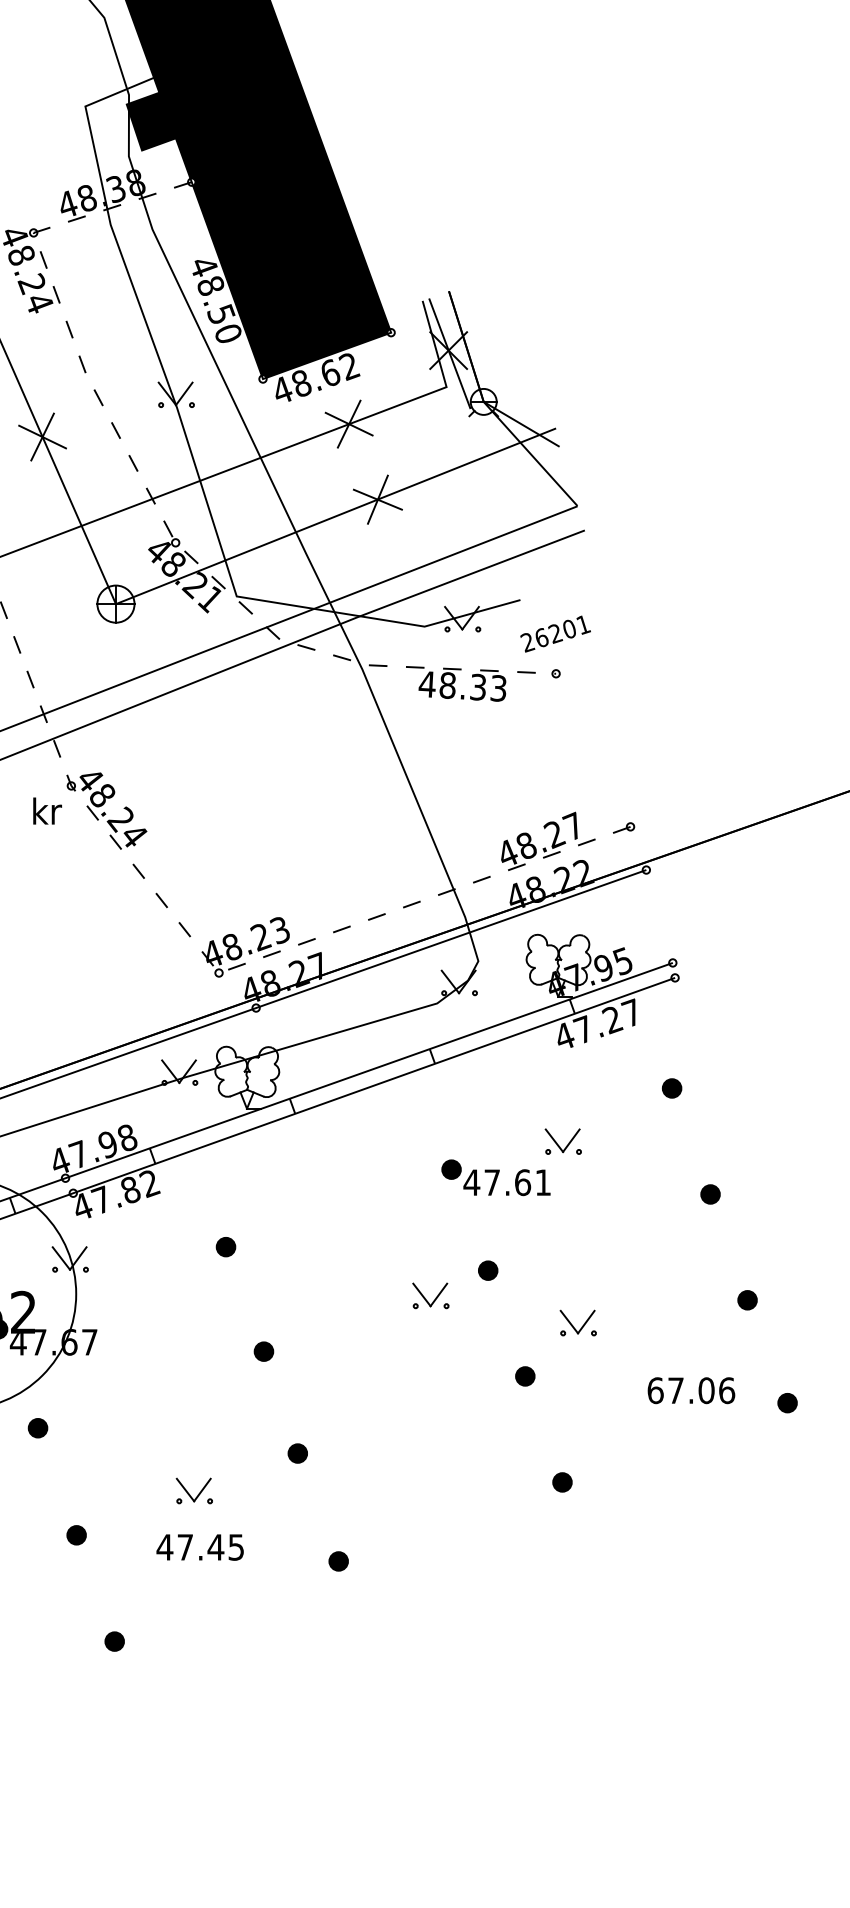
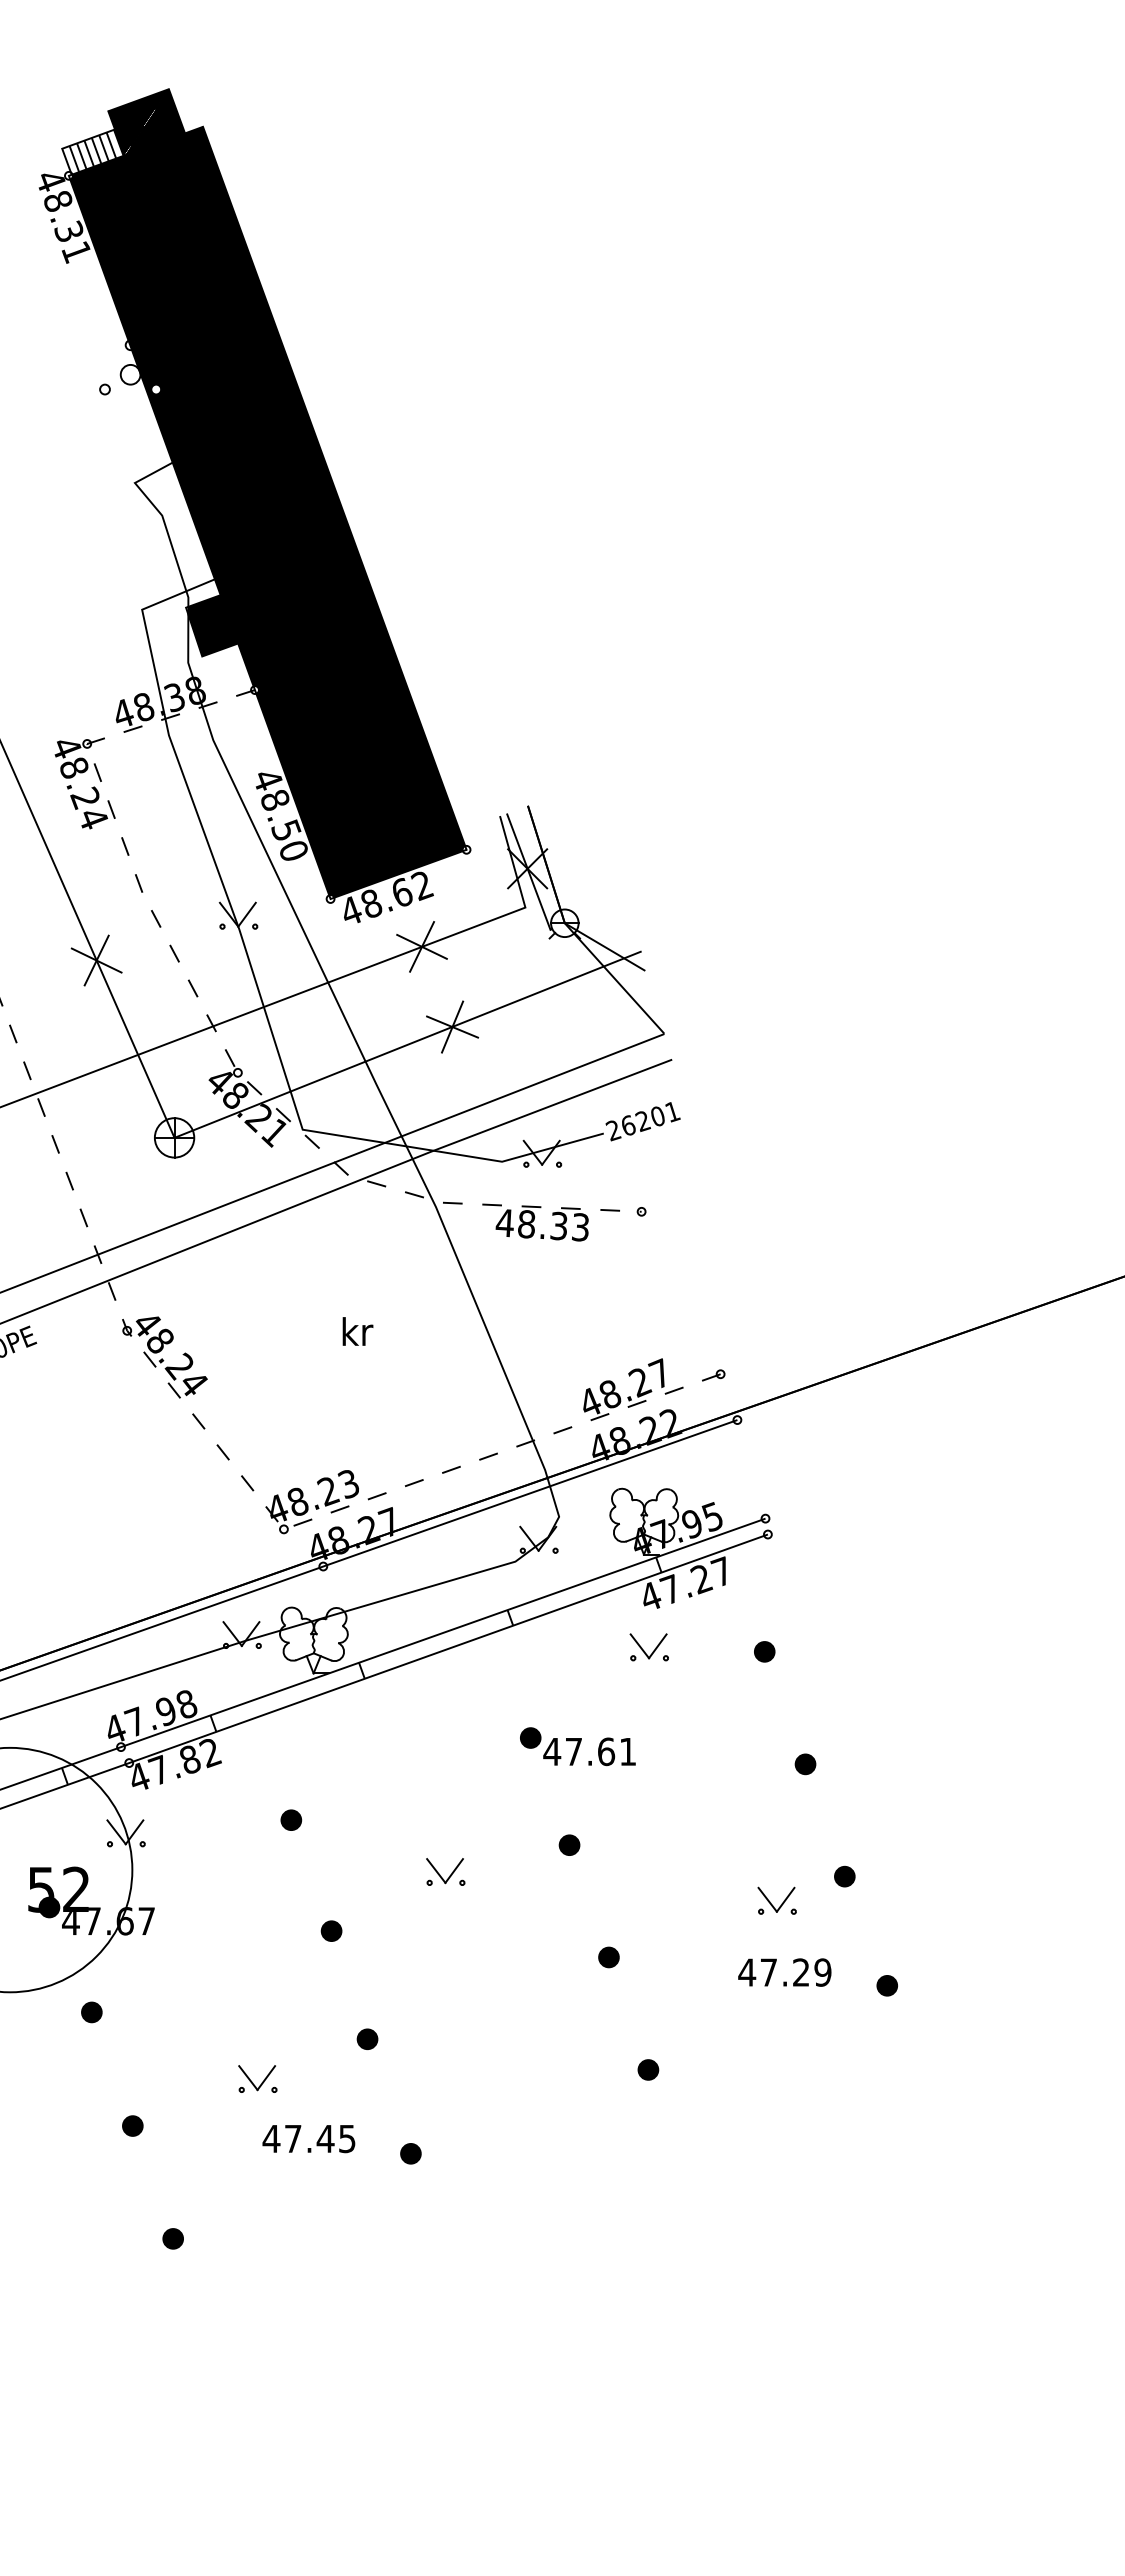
text: (555, 633) -> (642, 1121), moved
text: (47, 811) -> (357, 1331), moved
part: (562, 1141) -> (648, 1647), moved
part: (430, 1295) -> (445, 1871), moved
part: (577, 1322) -> (776, 1900), moved
text: (690, 1390) -> (784, 1972), 67.06 -> 47.29
text: (199, 1547) -> (308, 2139), moved

